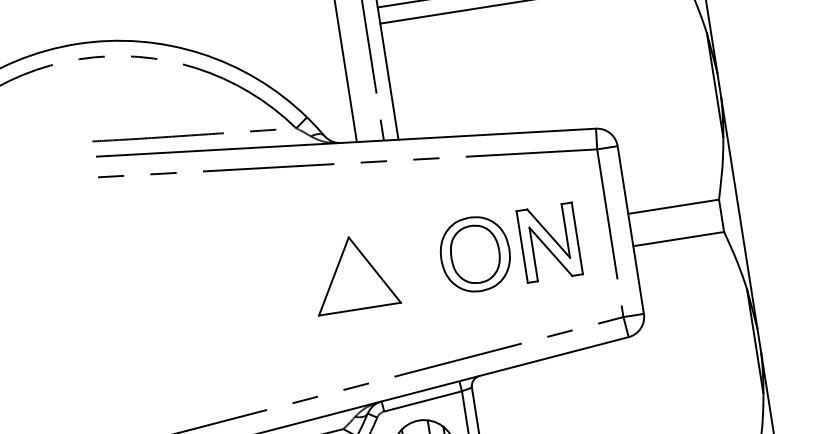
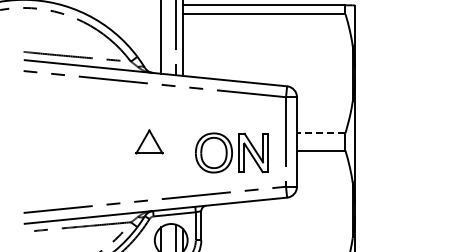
line: (672, 207) -> (320, 133), solid -> dashed
part: (508, 248) -> (231, 152), moved
part: (354, 272) -> (149, 141), size x0.6

